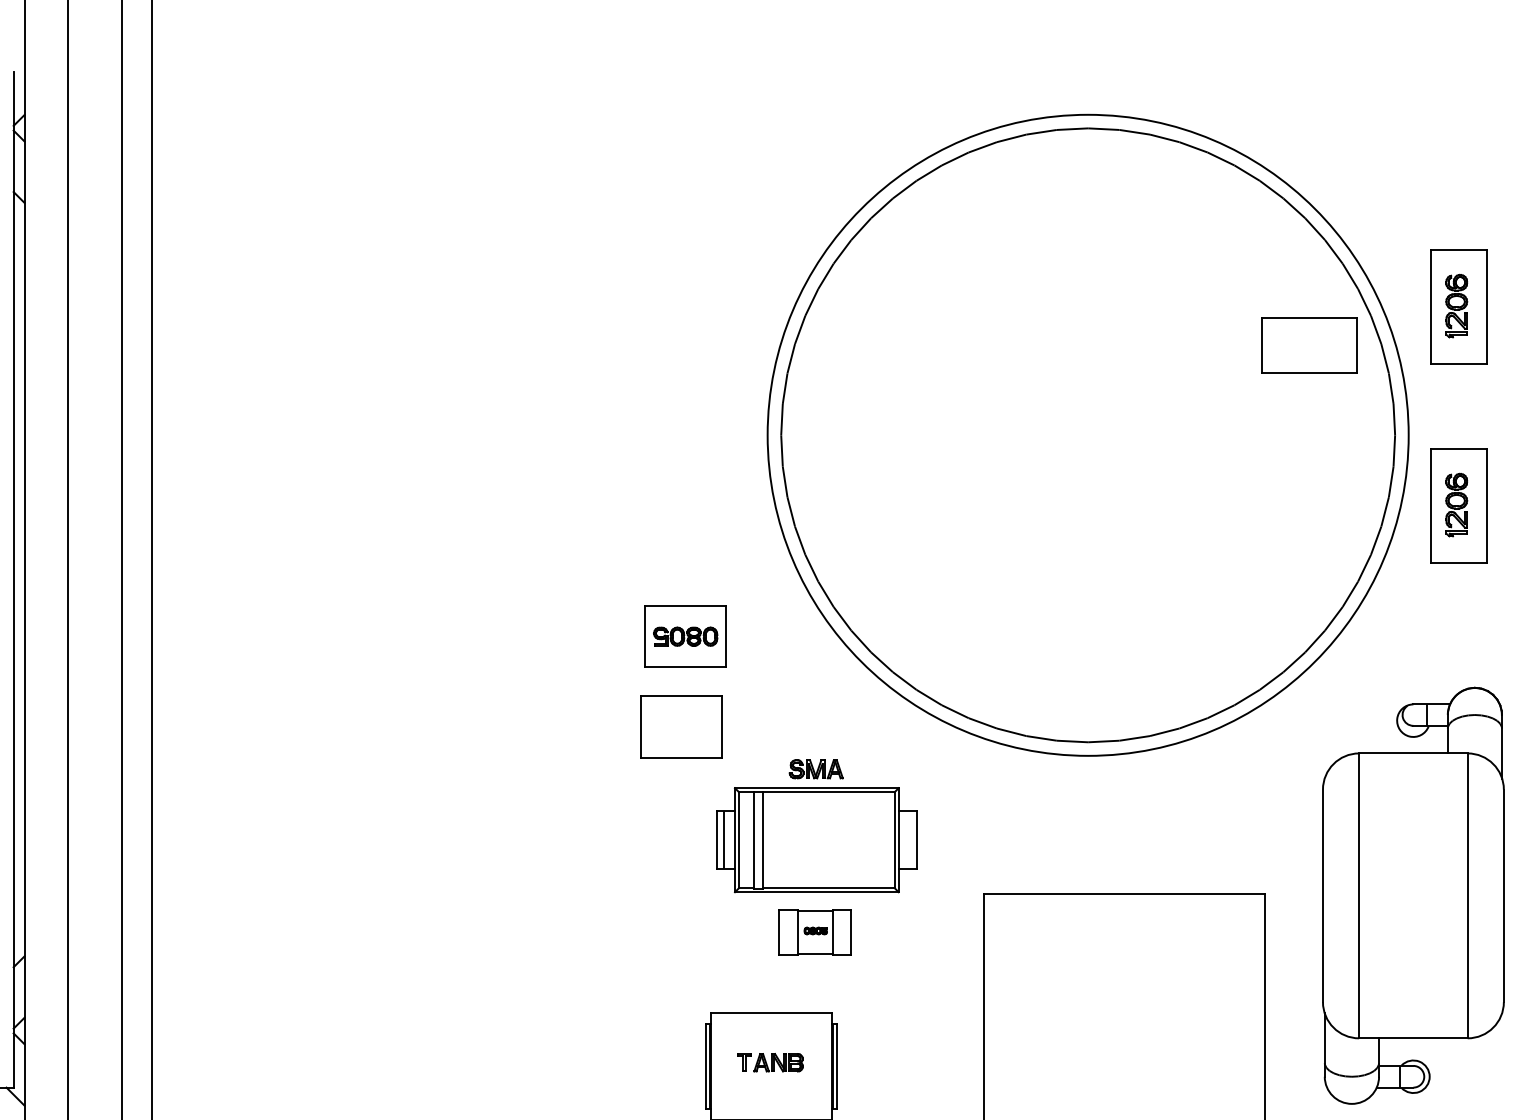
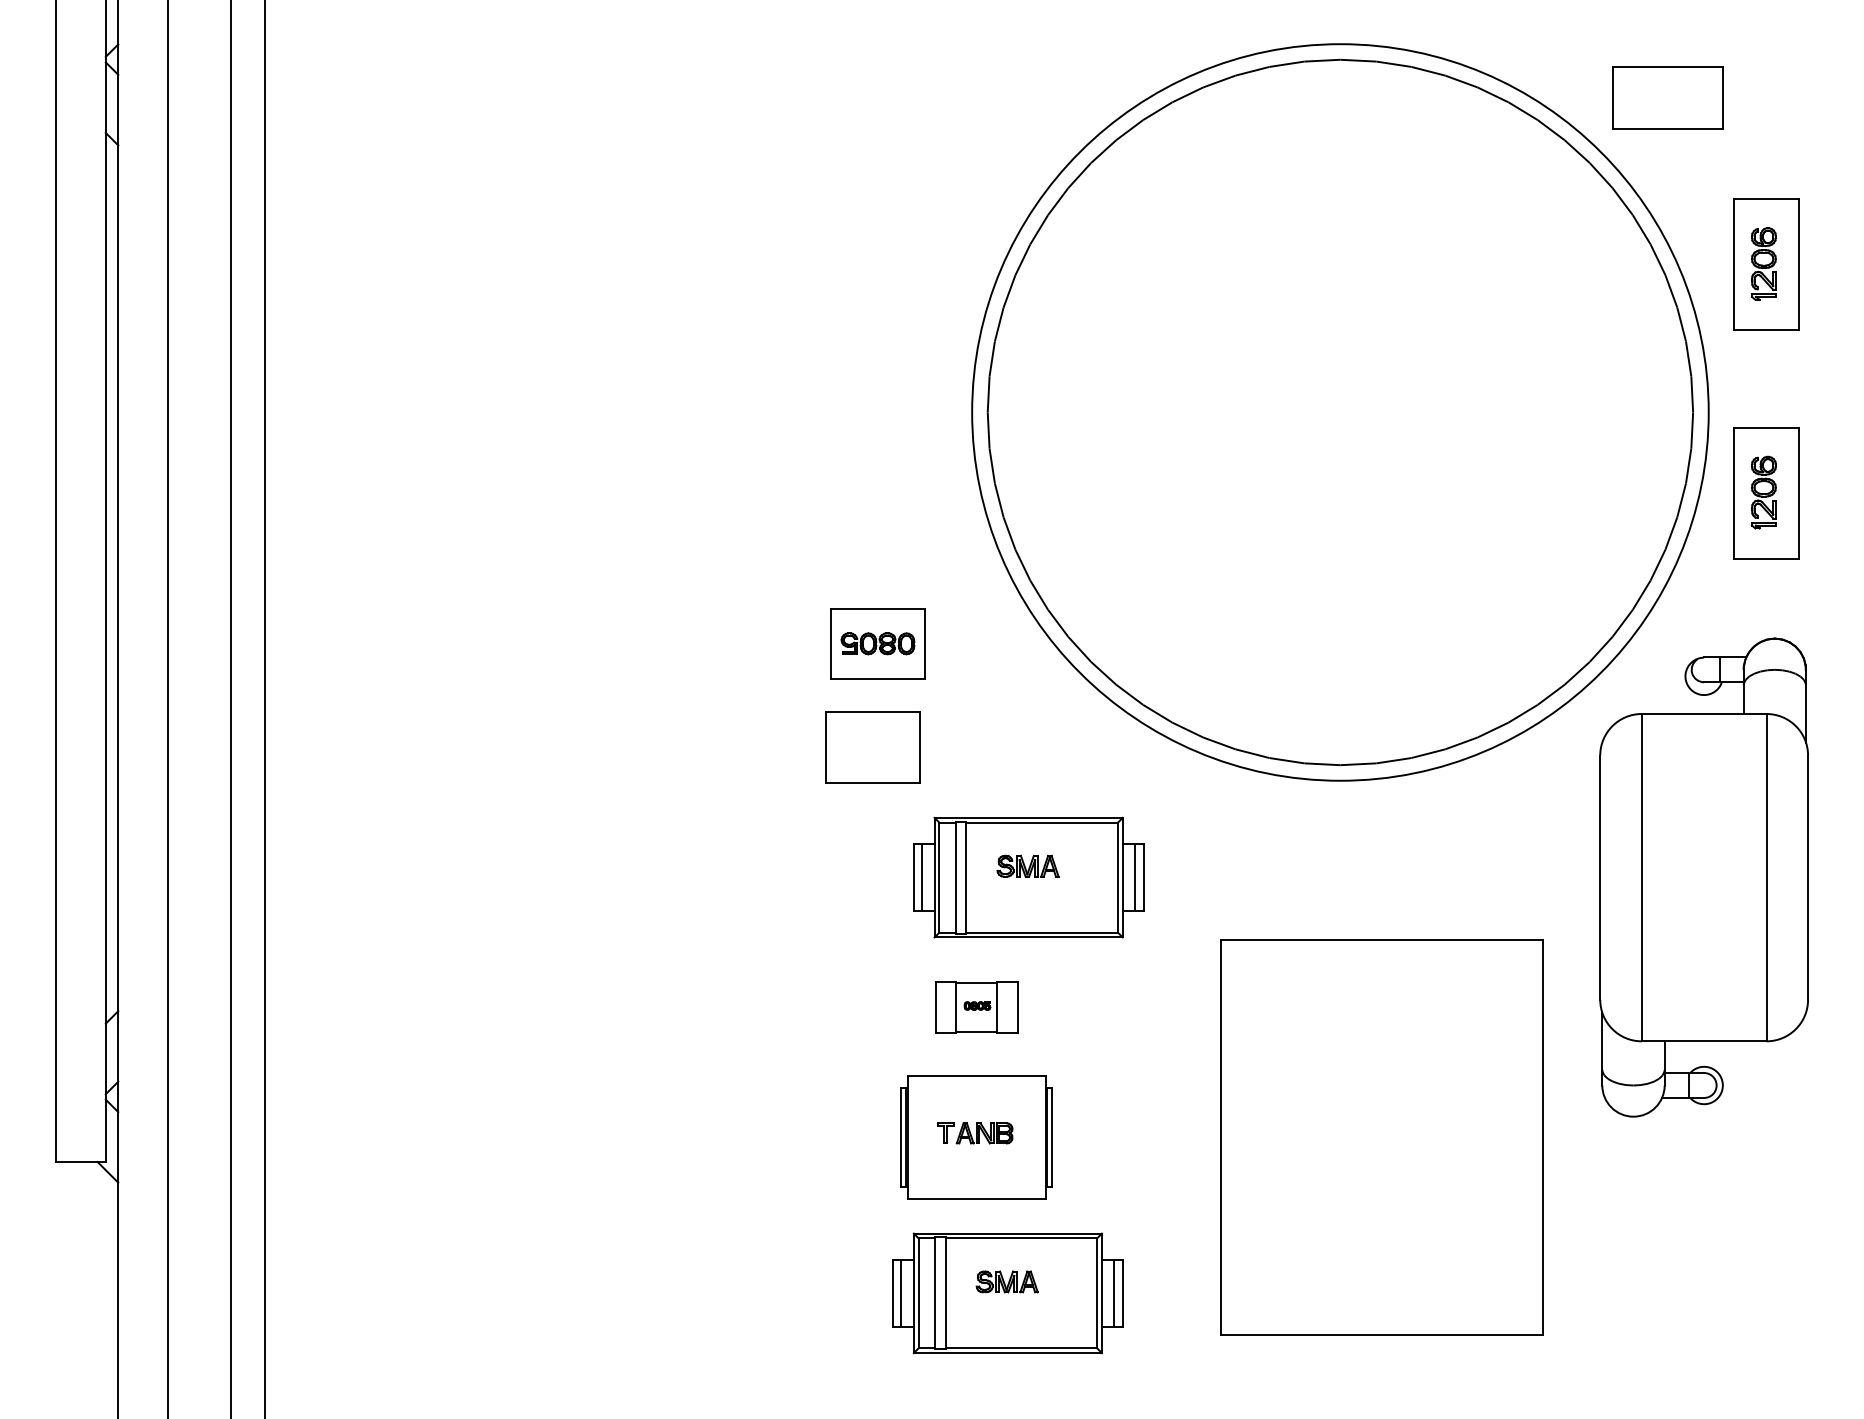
part: (1309, 344) -> (1667, 97), moved
part: (815, 768) -> (1027, 865), moved
line: (909, 840) -> (1135, 877), added
part: (1412, 895) -> (1703, 877), moved
part: (814, 932) -> (976, 1007), moved

